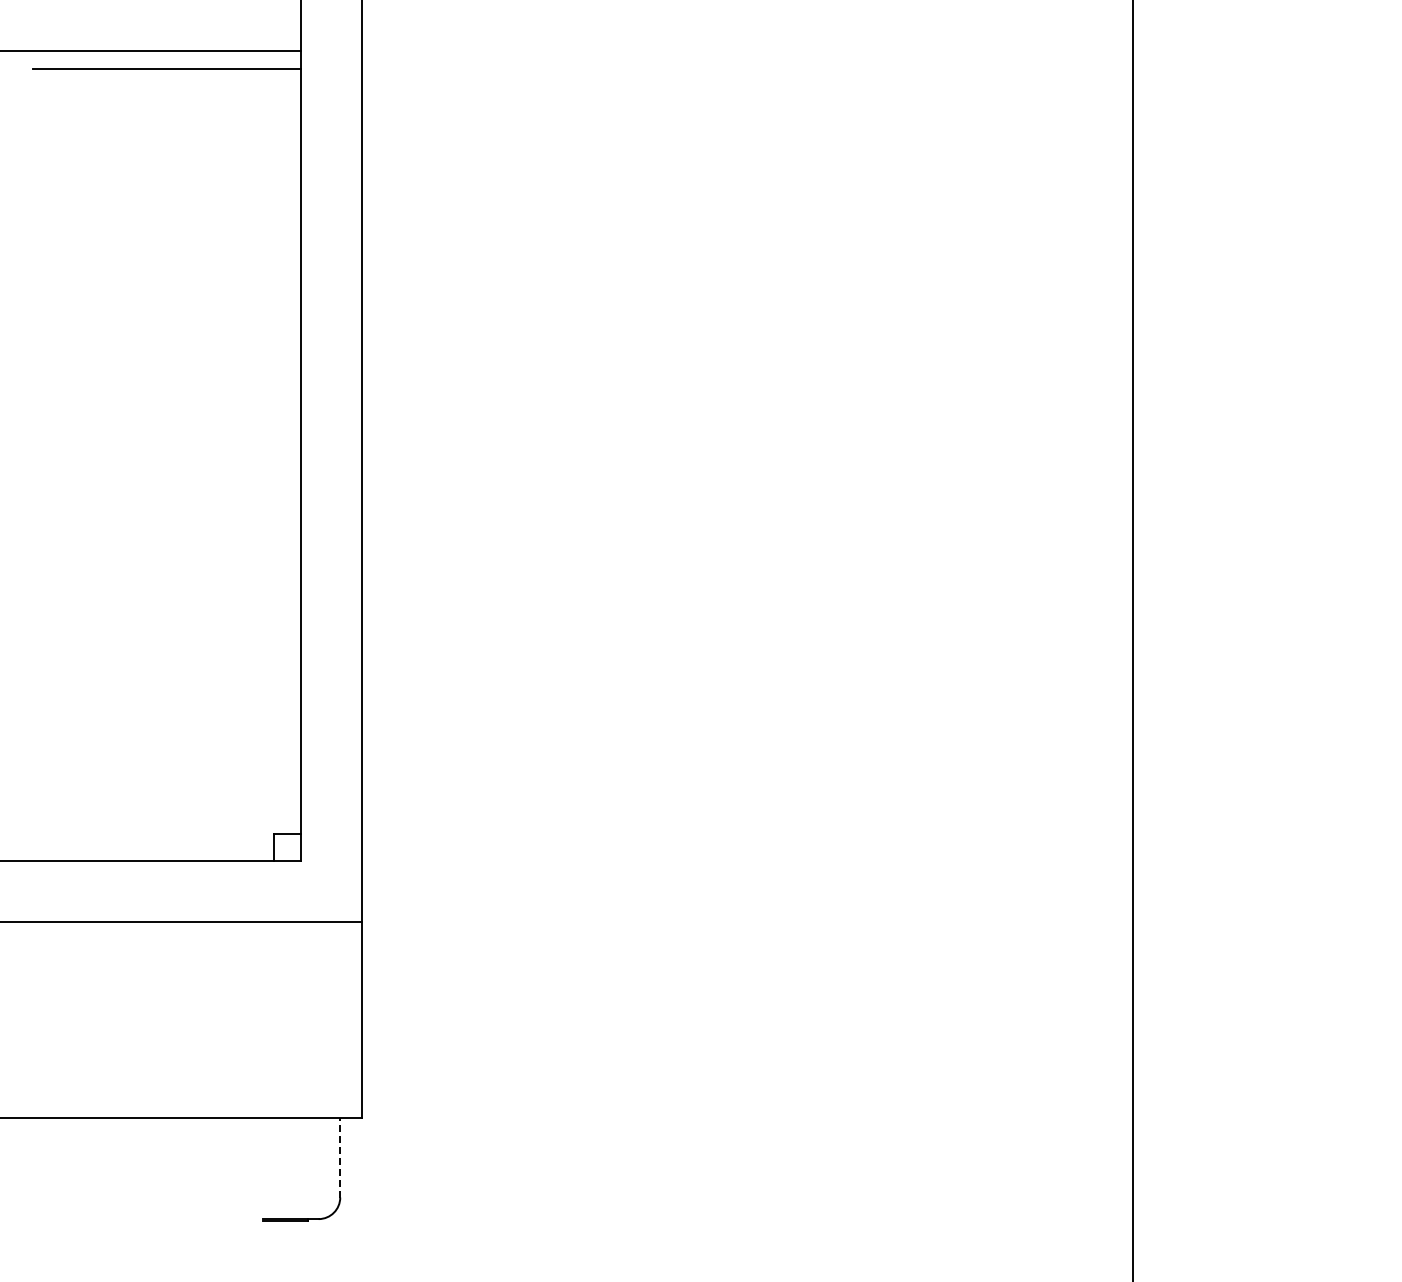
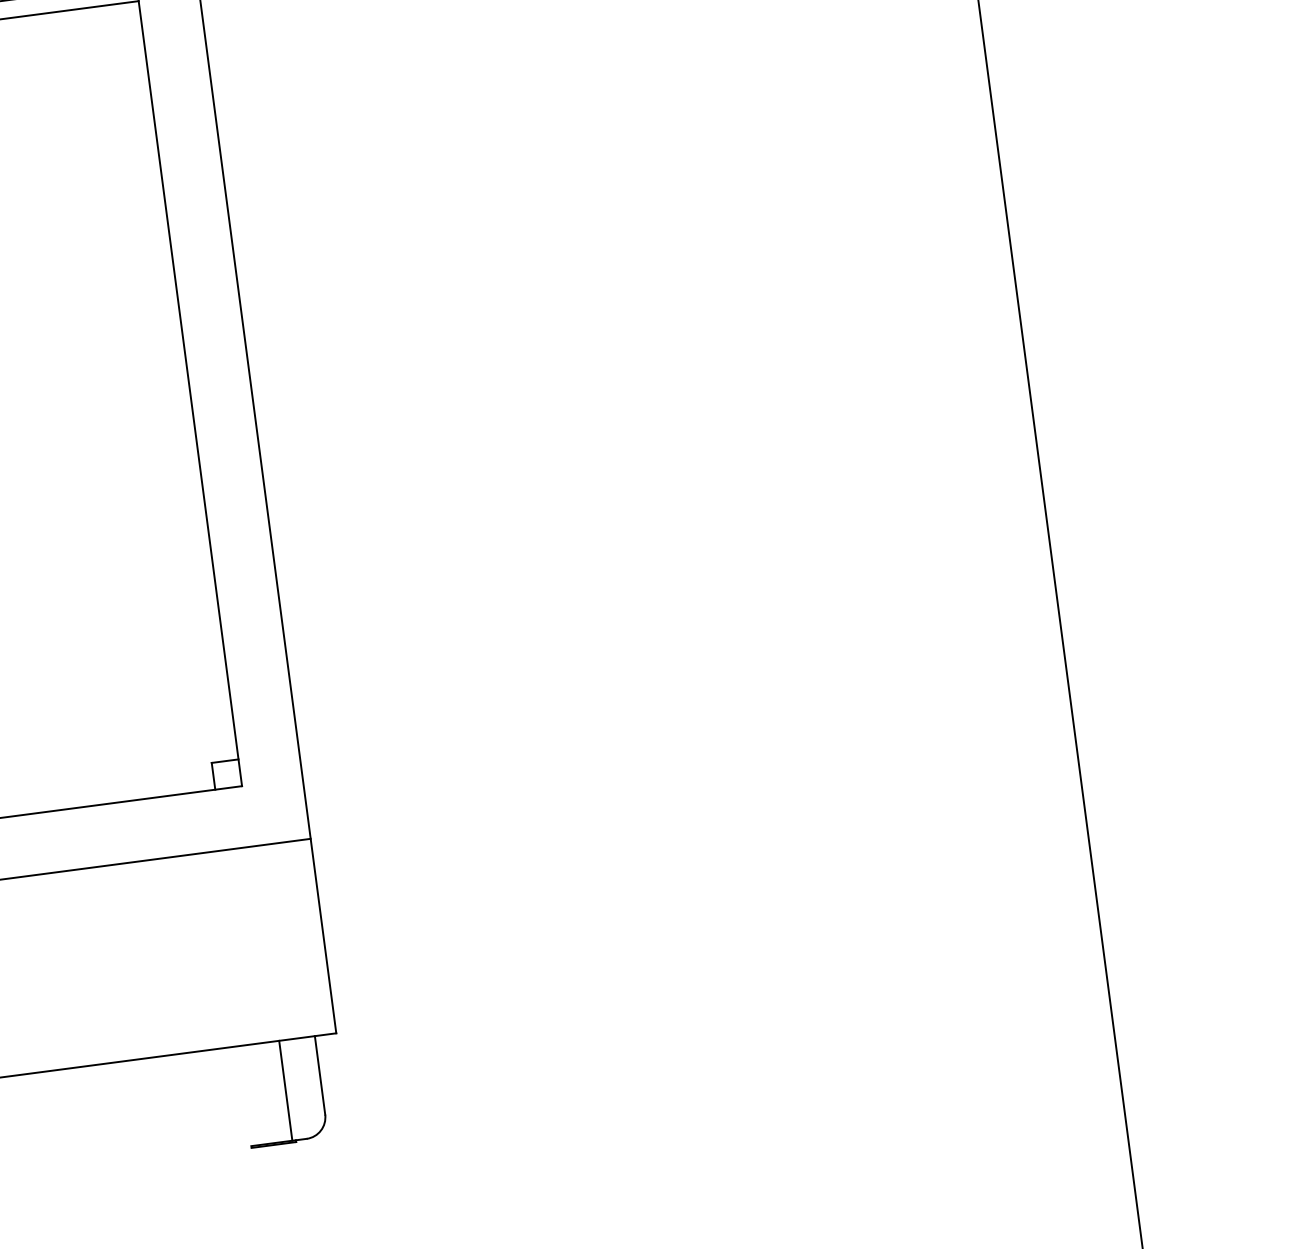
line: (340, 1157) -> (320, 1074), dashed -> solid
line: (304, 1168) -> (285, 1090), added

